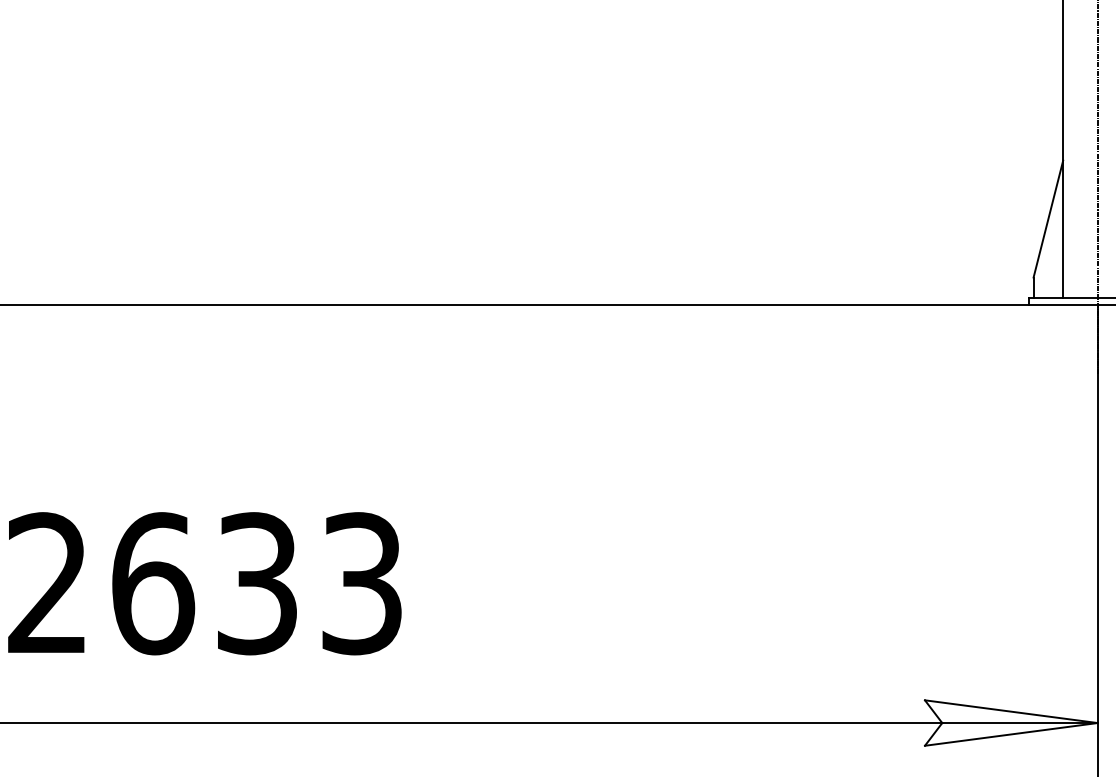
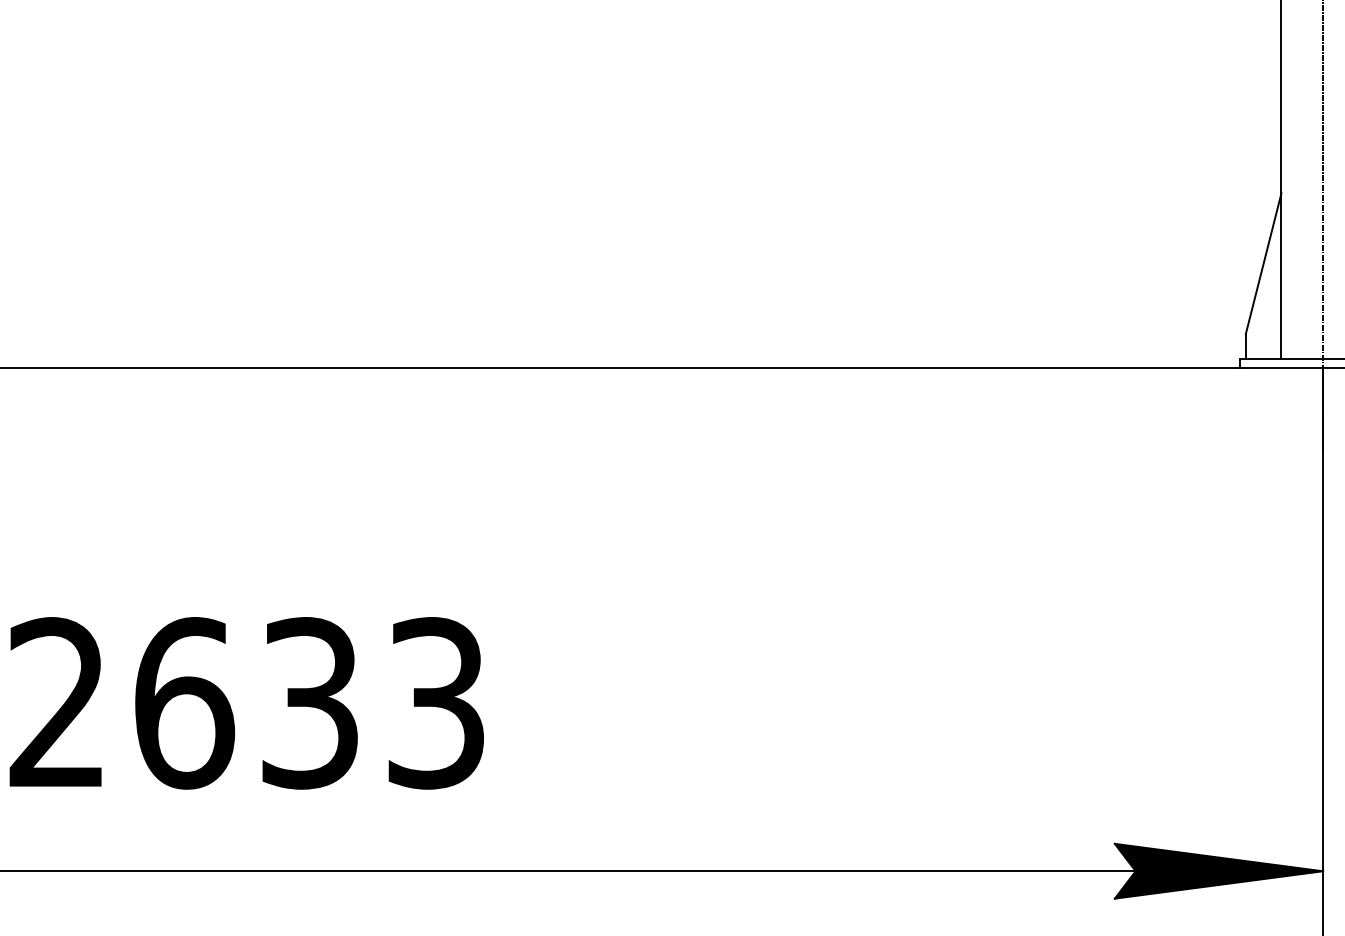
fill: (1010, 722) -> (1218, 870), added

